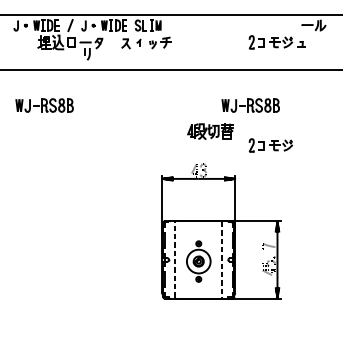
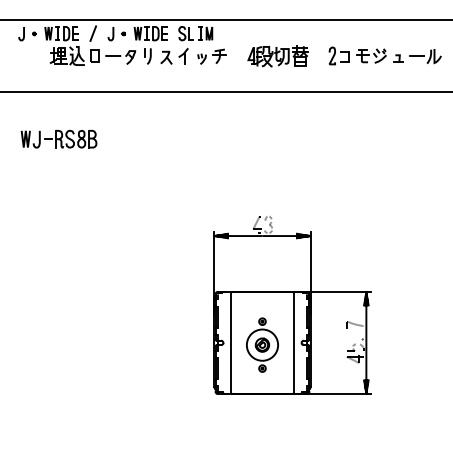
part: (313, 25) -> (425, 56), moved
part: (138, 42) -> (183, 56), size x1.67
part: (87, 54) -> (147, 56), moved
part: (250, 104) -> (330, 138), removed
part: (210, 131) -> (277, 56), moved
part: (270, 145) -> (357, 191), removed
line: (175, 259) -> (231, 342), dashed -> solid
line: (222, 259) -> (293, 342), dashed -> solid

